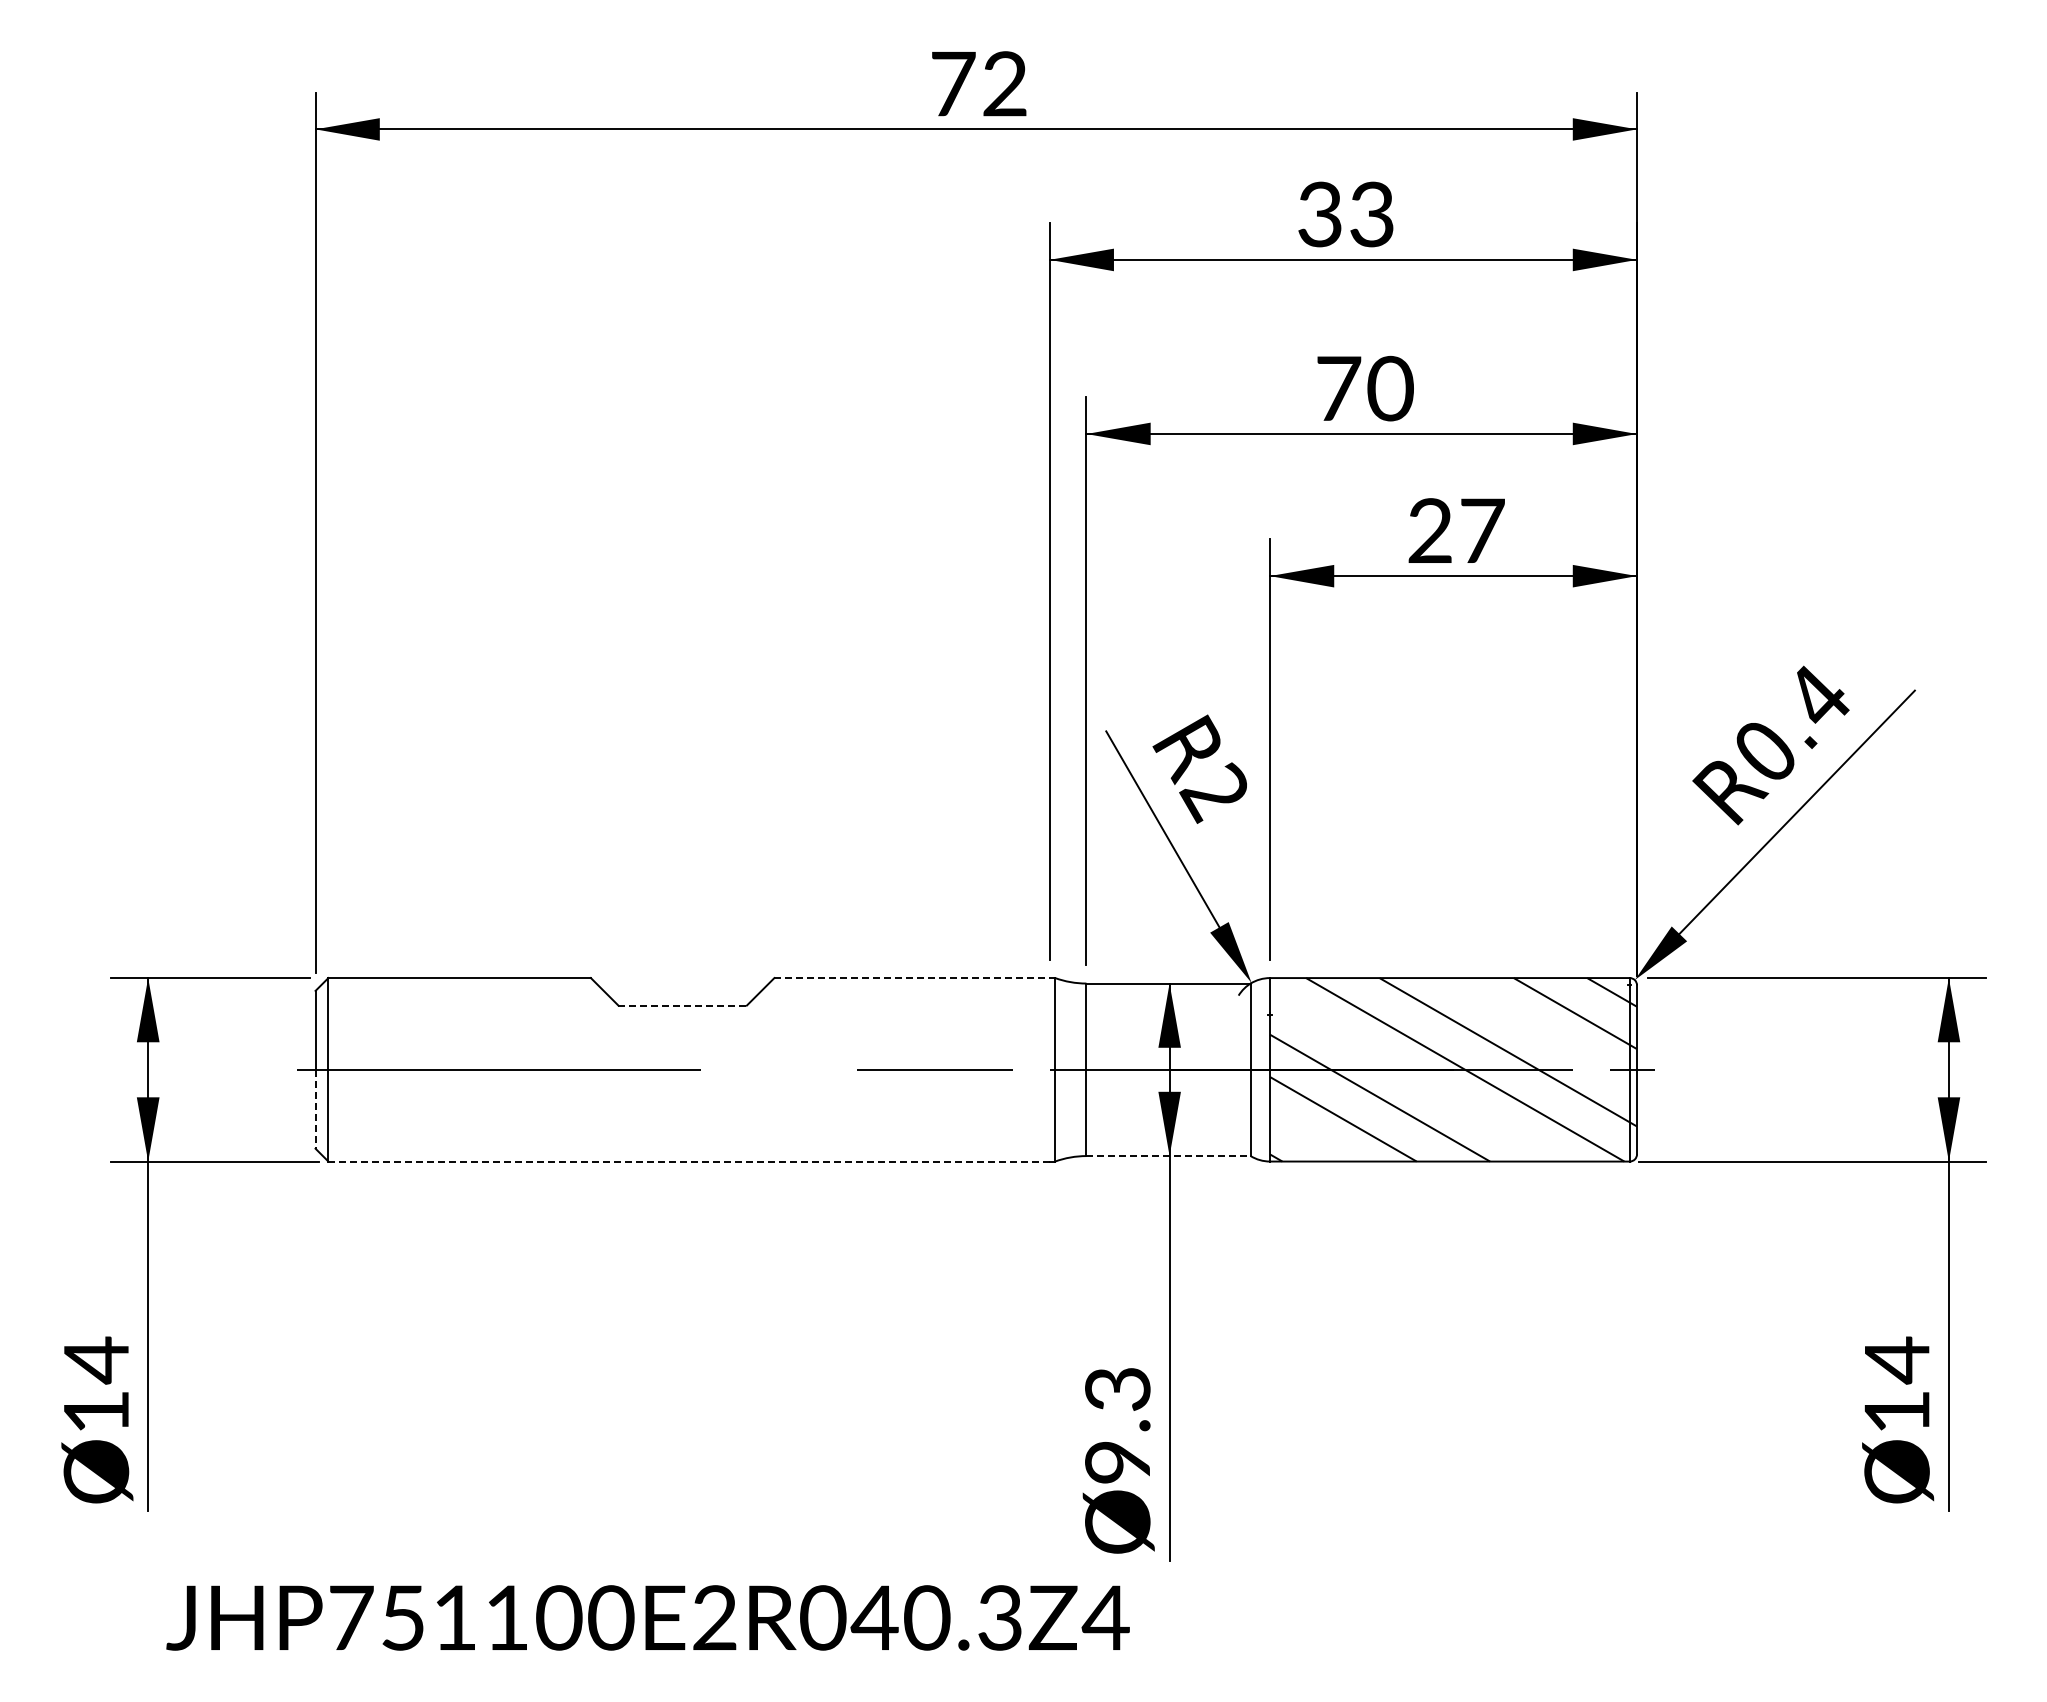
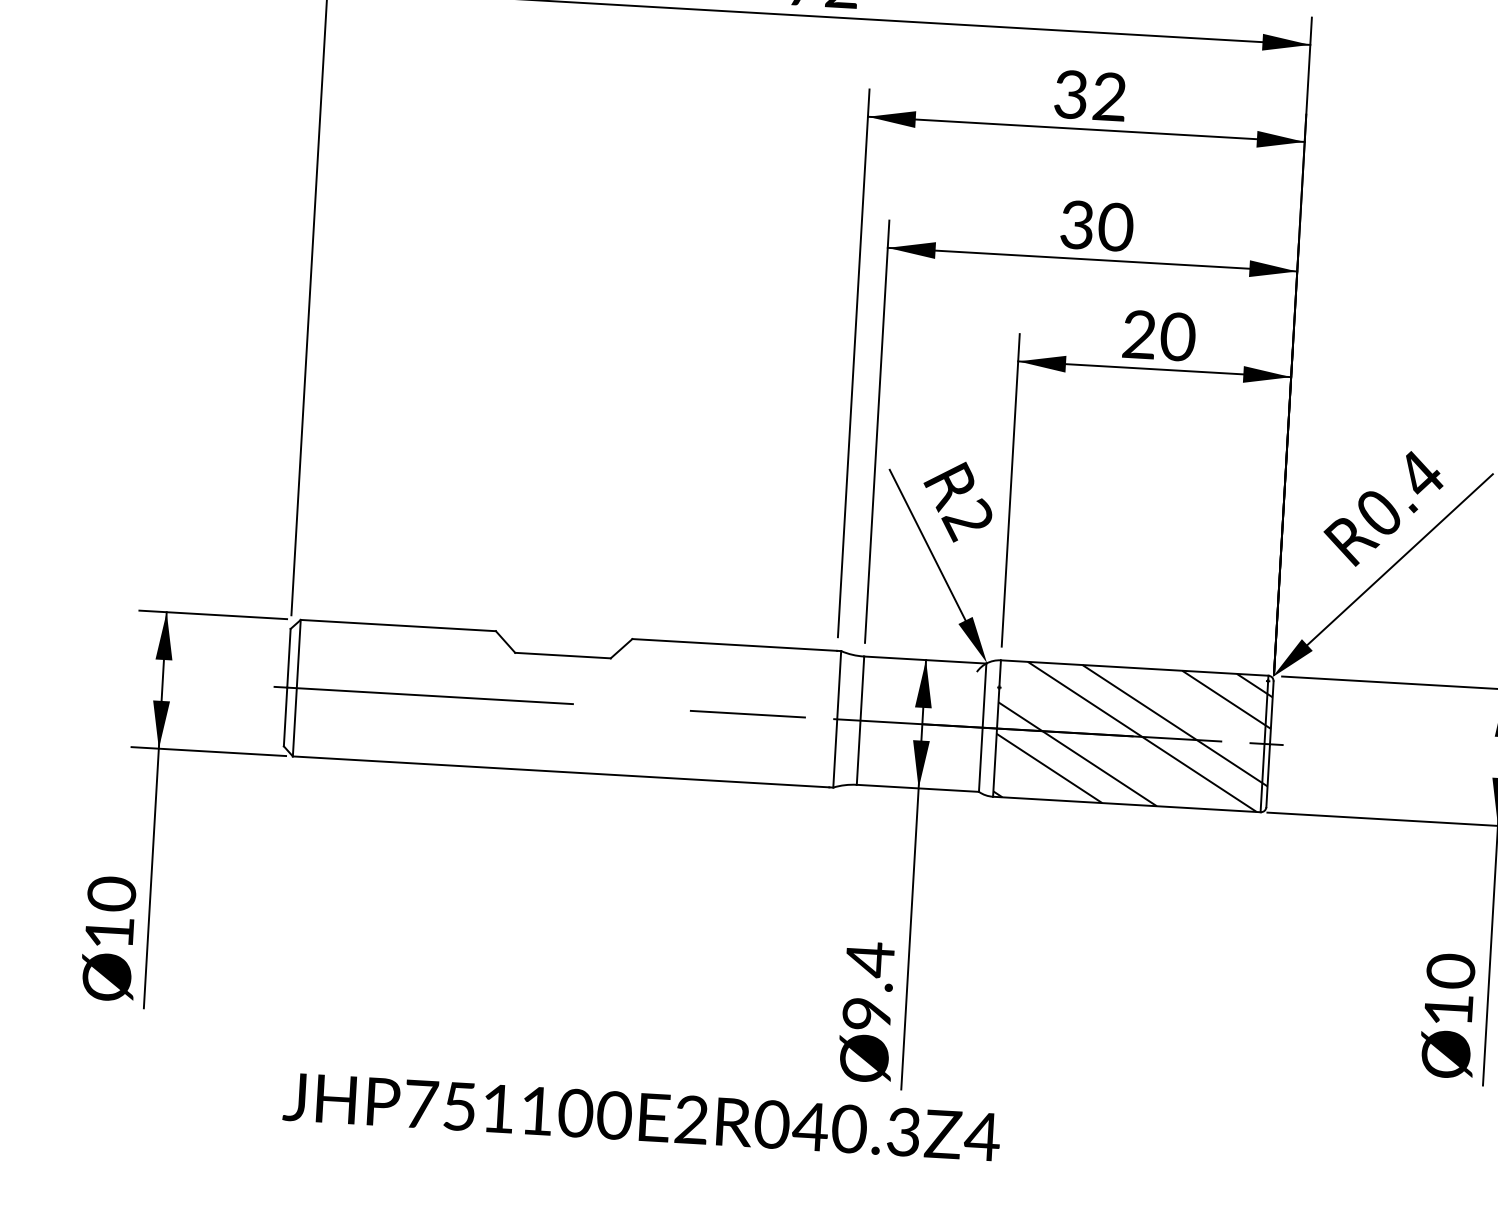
text: (1371, 214) -> (1109, 96), 33 -> 32
text: (1338, 388) -> (1077, 224), 70 -> 30
text: (1482, 530) -> (1178, 336), 27 -> 20
line: (912, 978) -> (735, 645), dashed -> solid
line: (683, 1005) -> (563, 655), dashed -> solid
line: (315, 1109) -> (285, 717), dashed -> solid
line: (1169, 1156) -> (918, 788), dashed -> solid
line: (689, 1161) -> (561, 771), dashed -> solid
text: (96, 1360) -> (111, 894), 14 -> 10
text: (1896, 1360) -> (1450, 971), 14 -> 10
text: (1117, 1389) -> (869, 959), 9.3 -> 9.4
text: (647, 1617) -> (641, 1116), moved

